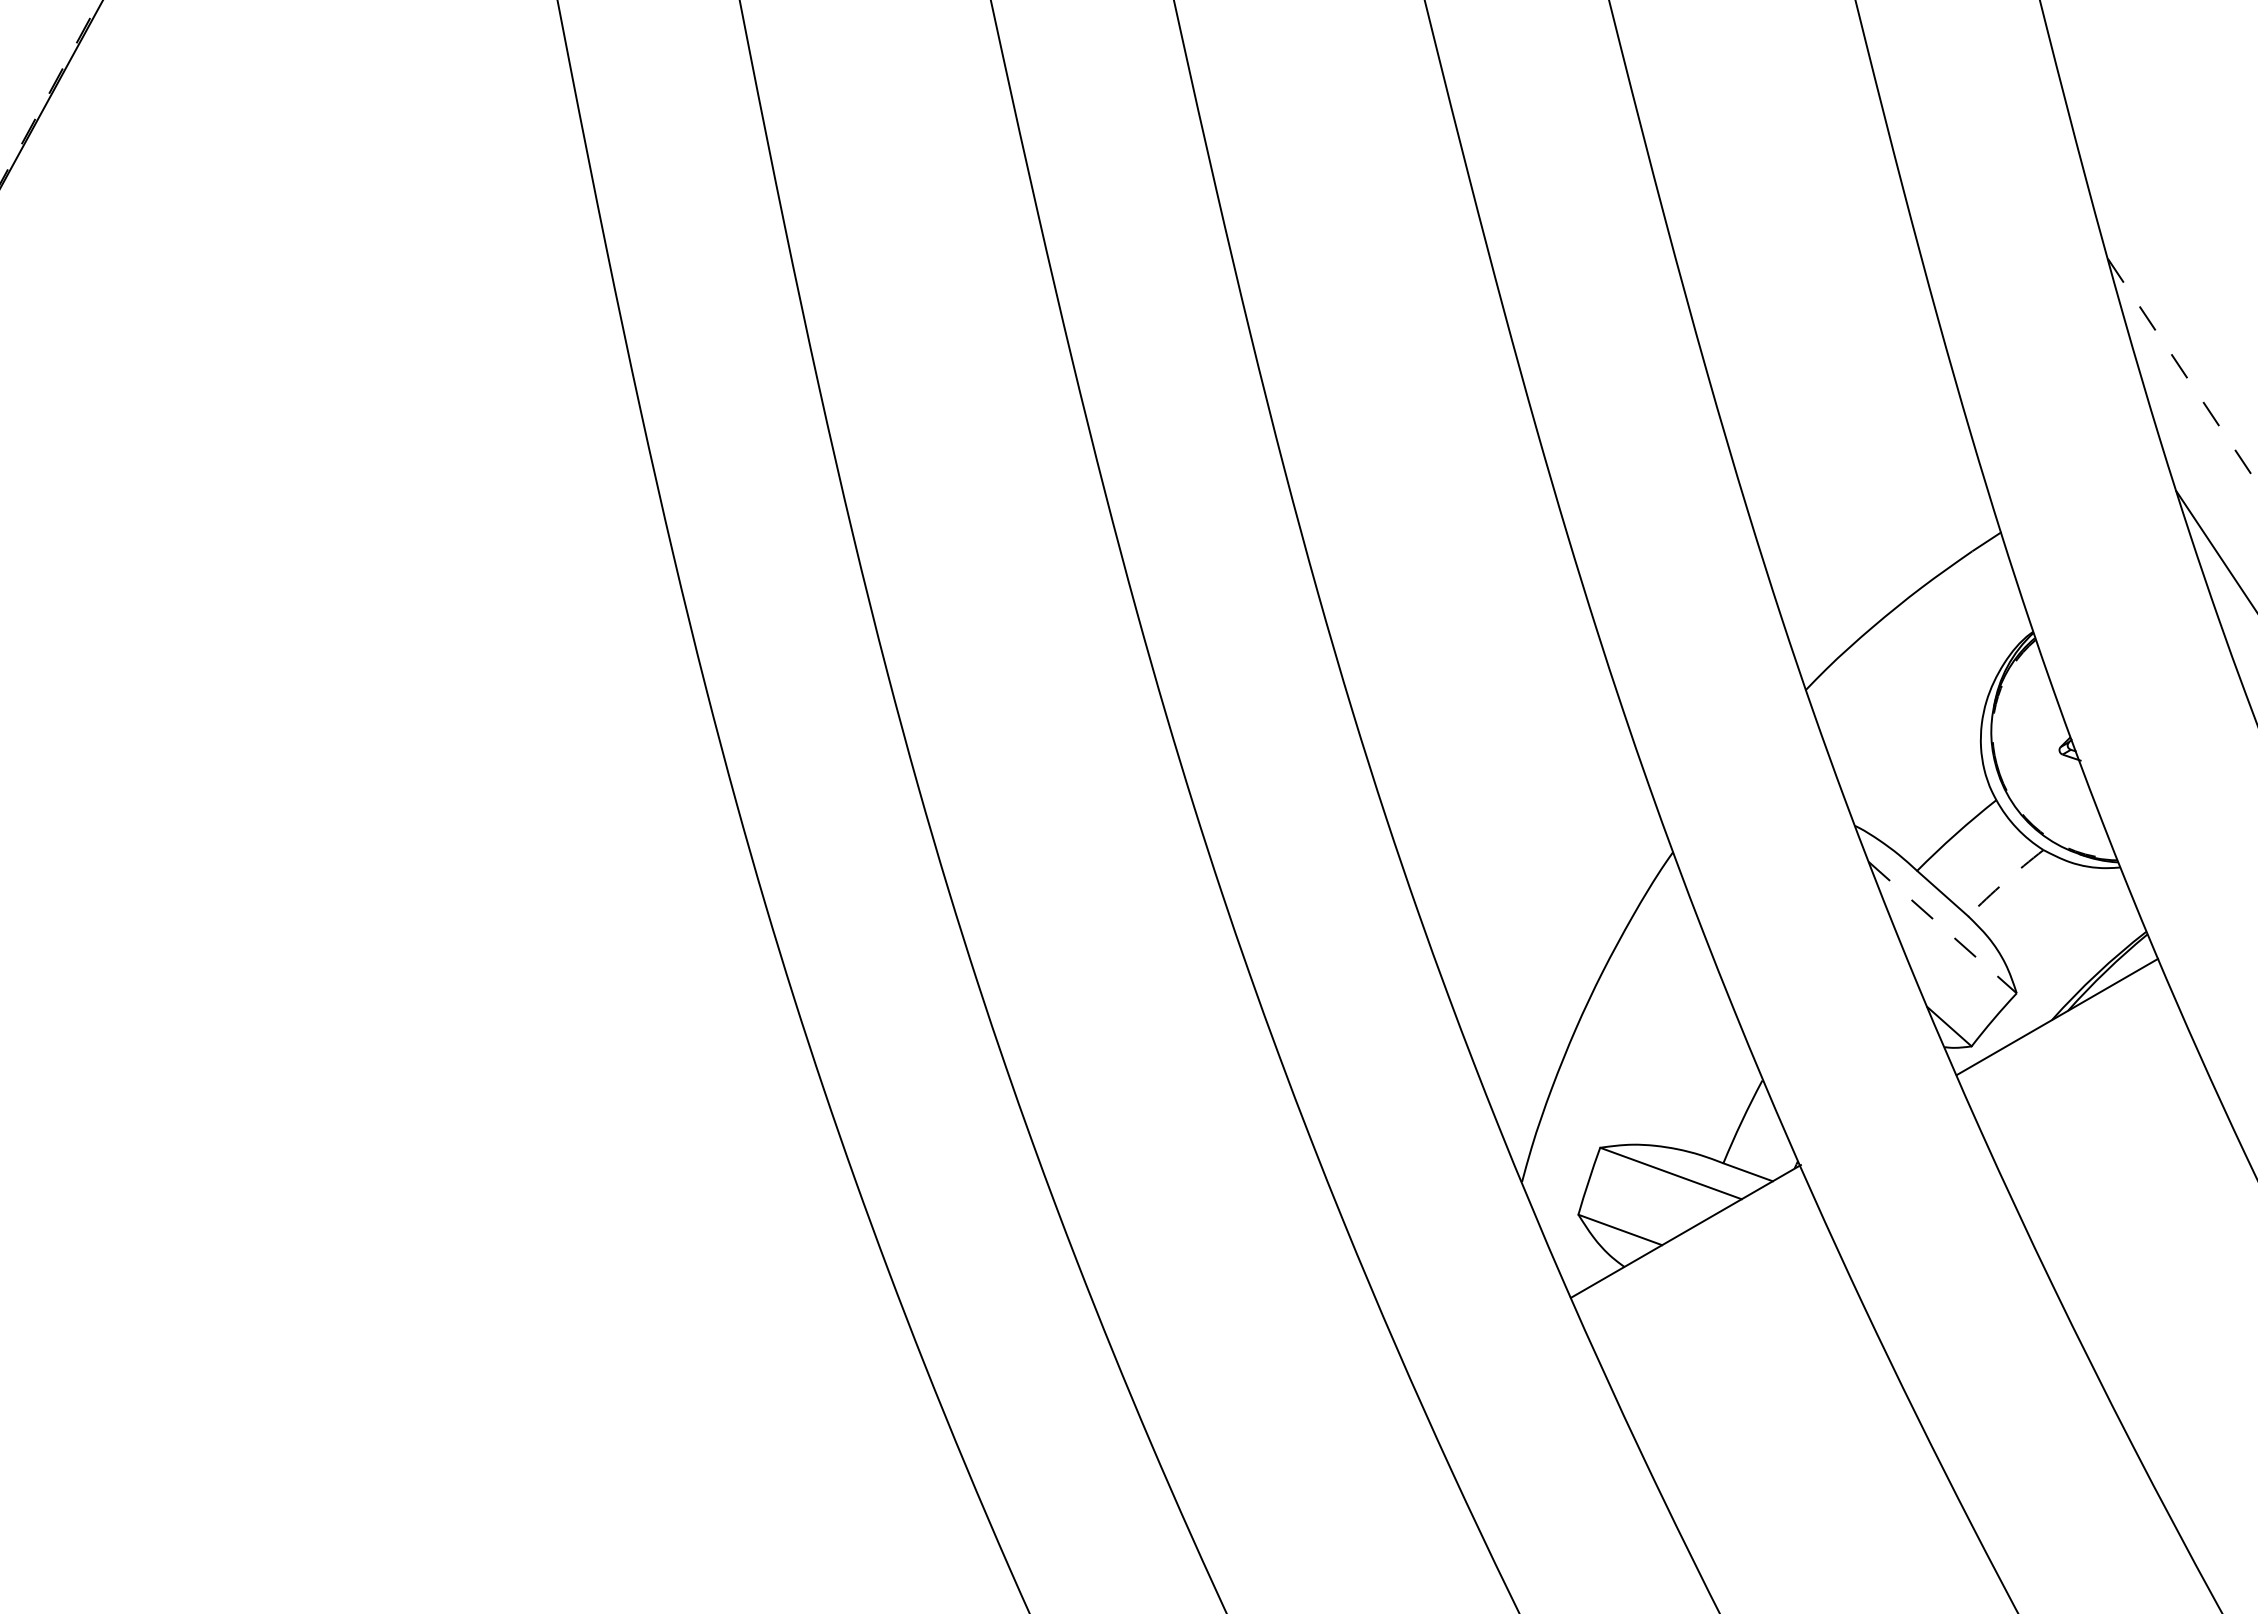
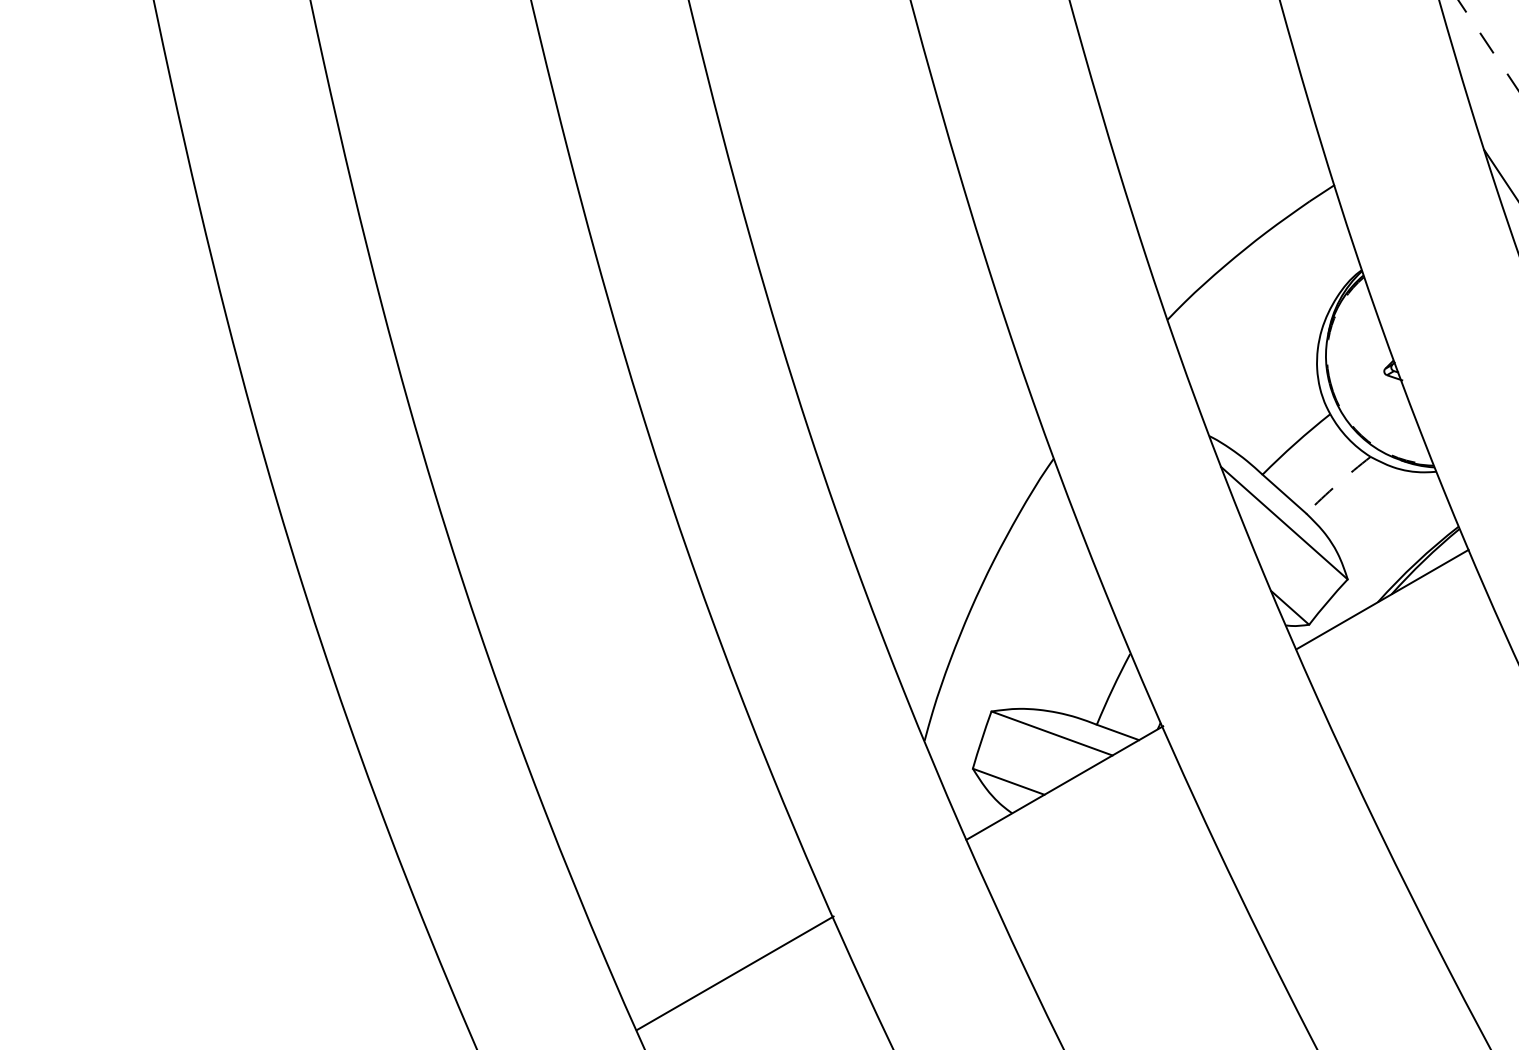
line: (1943, 927) -> (1285, 523), dashed -> solid
line: (1300, 1453) -> (735, 972), added

